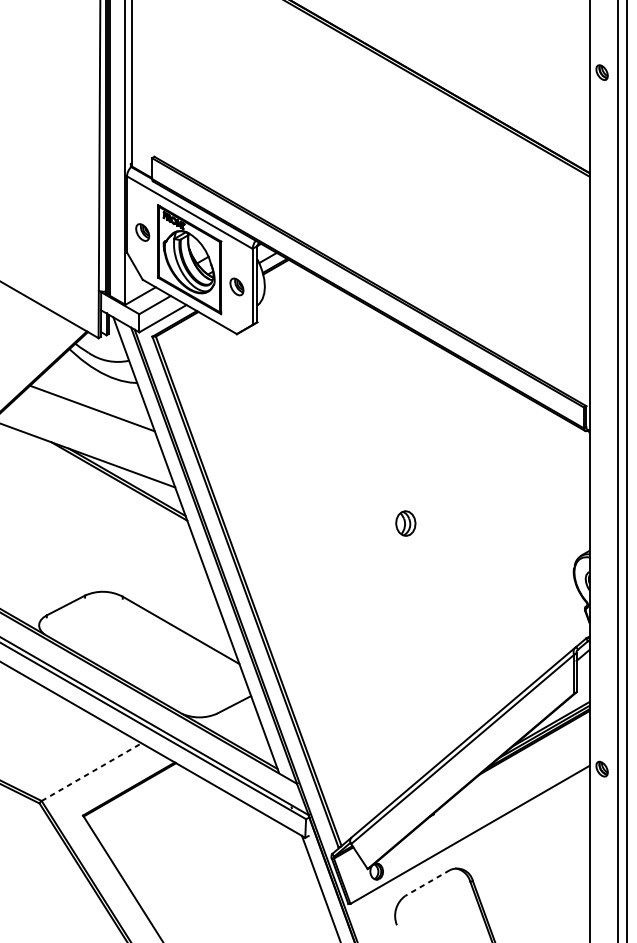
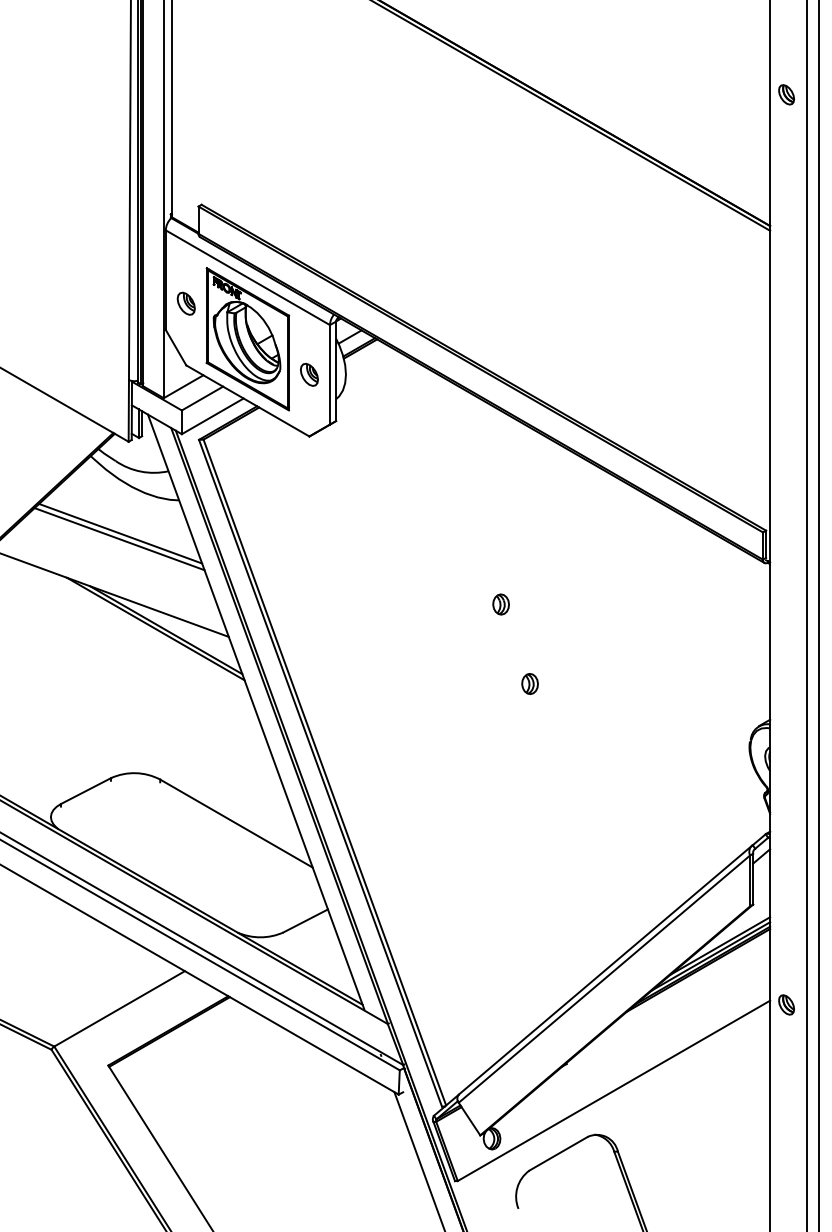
line: (91, 412) -> (119, 539), added
part: (383, 462) -> (500, 604), added
part: (405, 523) -> (529, 683), size x0.62
line: (92, 771) -> (120, 1008), dashed -> solid
line: (427, 882) -> (558, 1153), dashed -> solid

